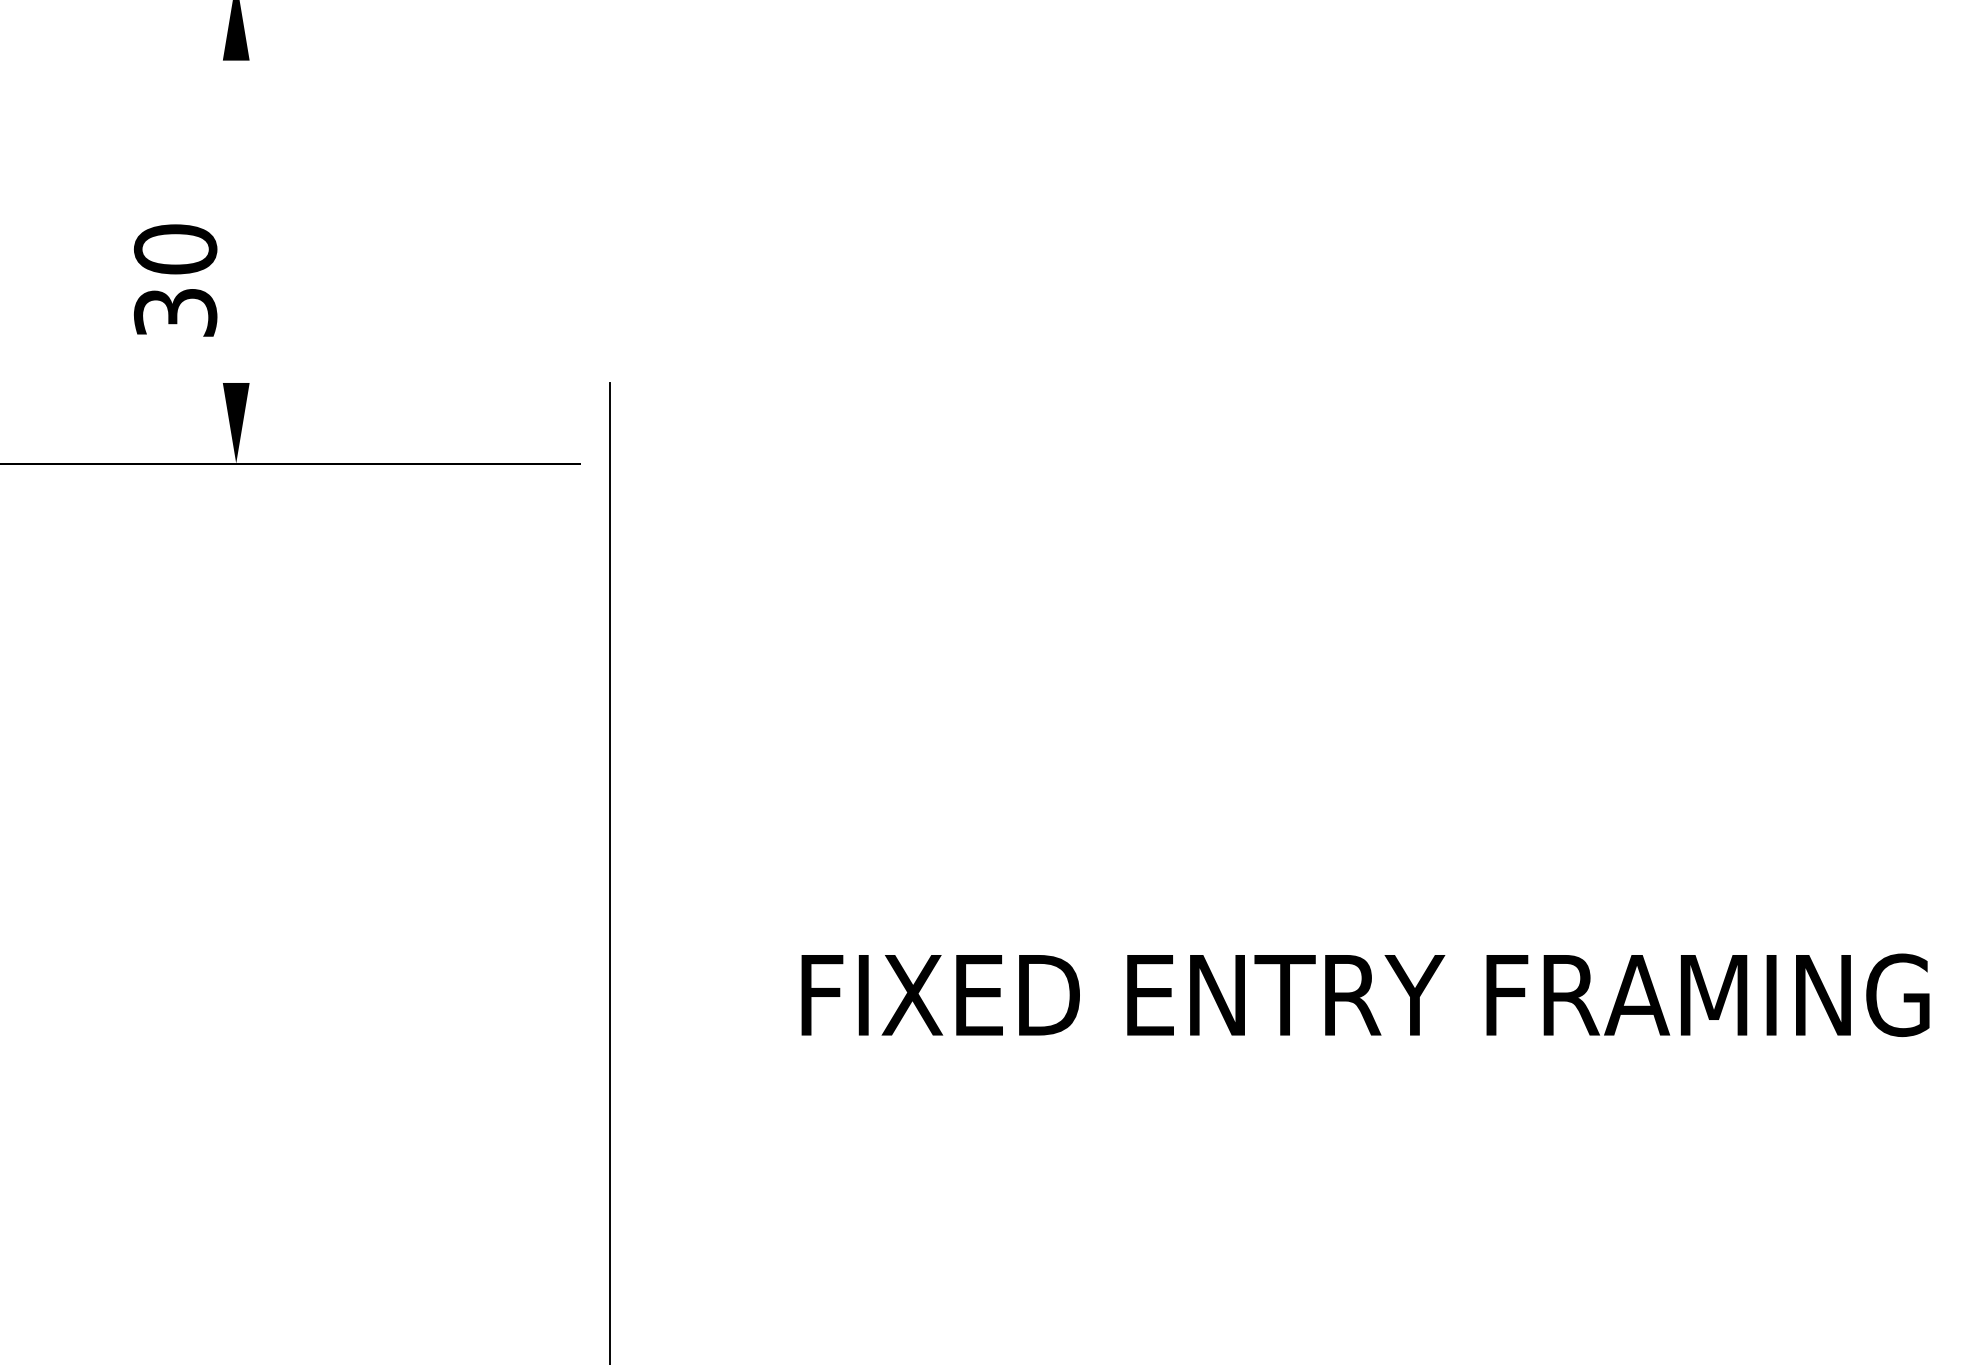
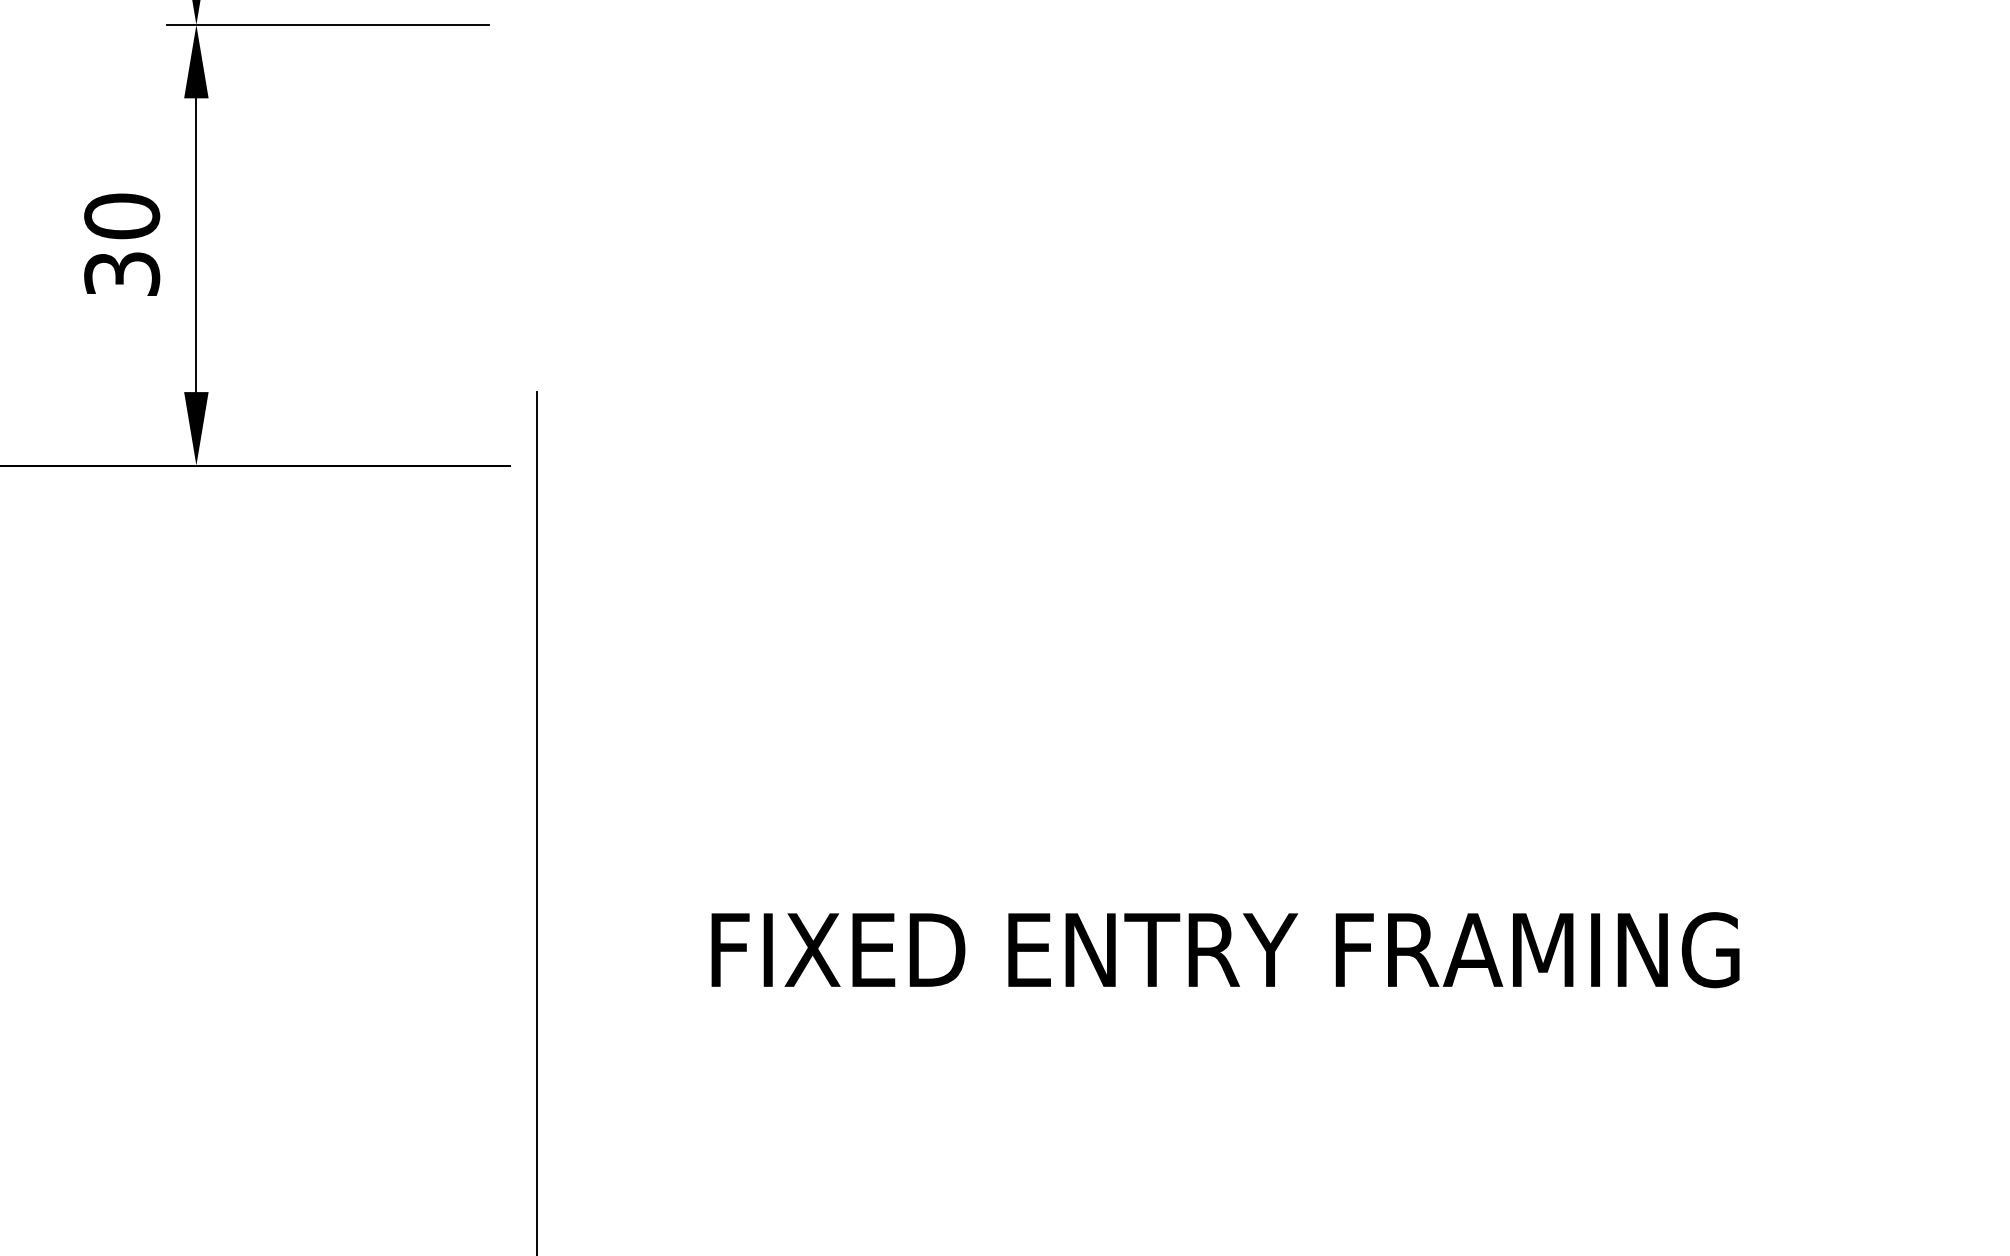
line: (236, 222) -> (196, 245), added
text: (176, 280) -> (122, 244), moved

